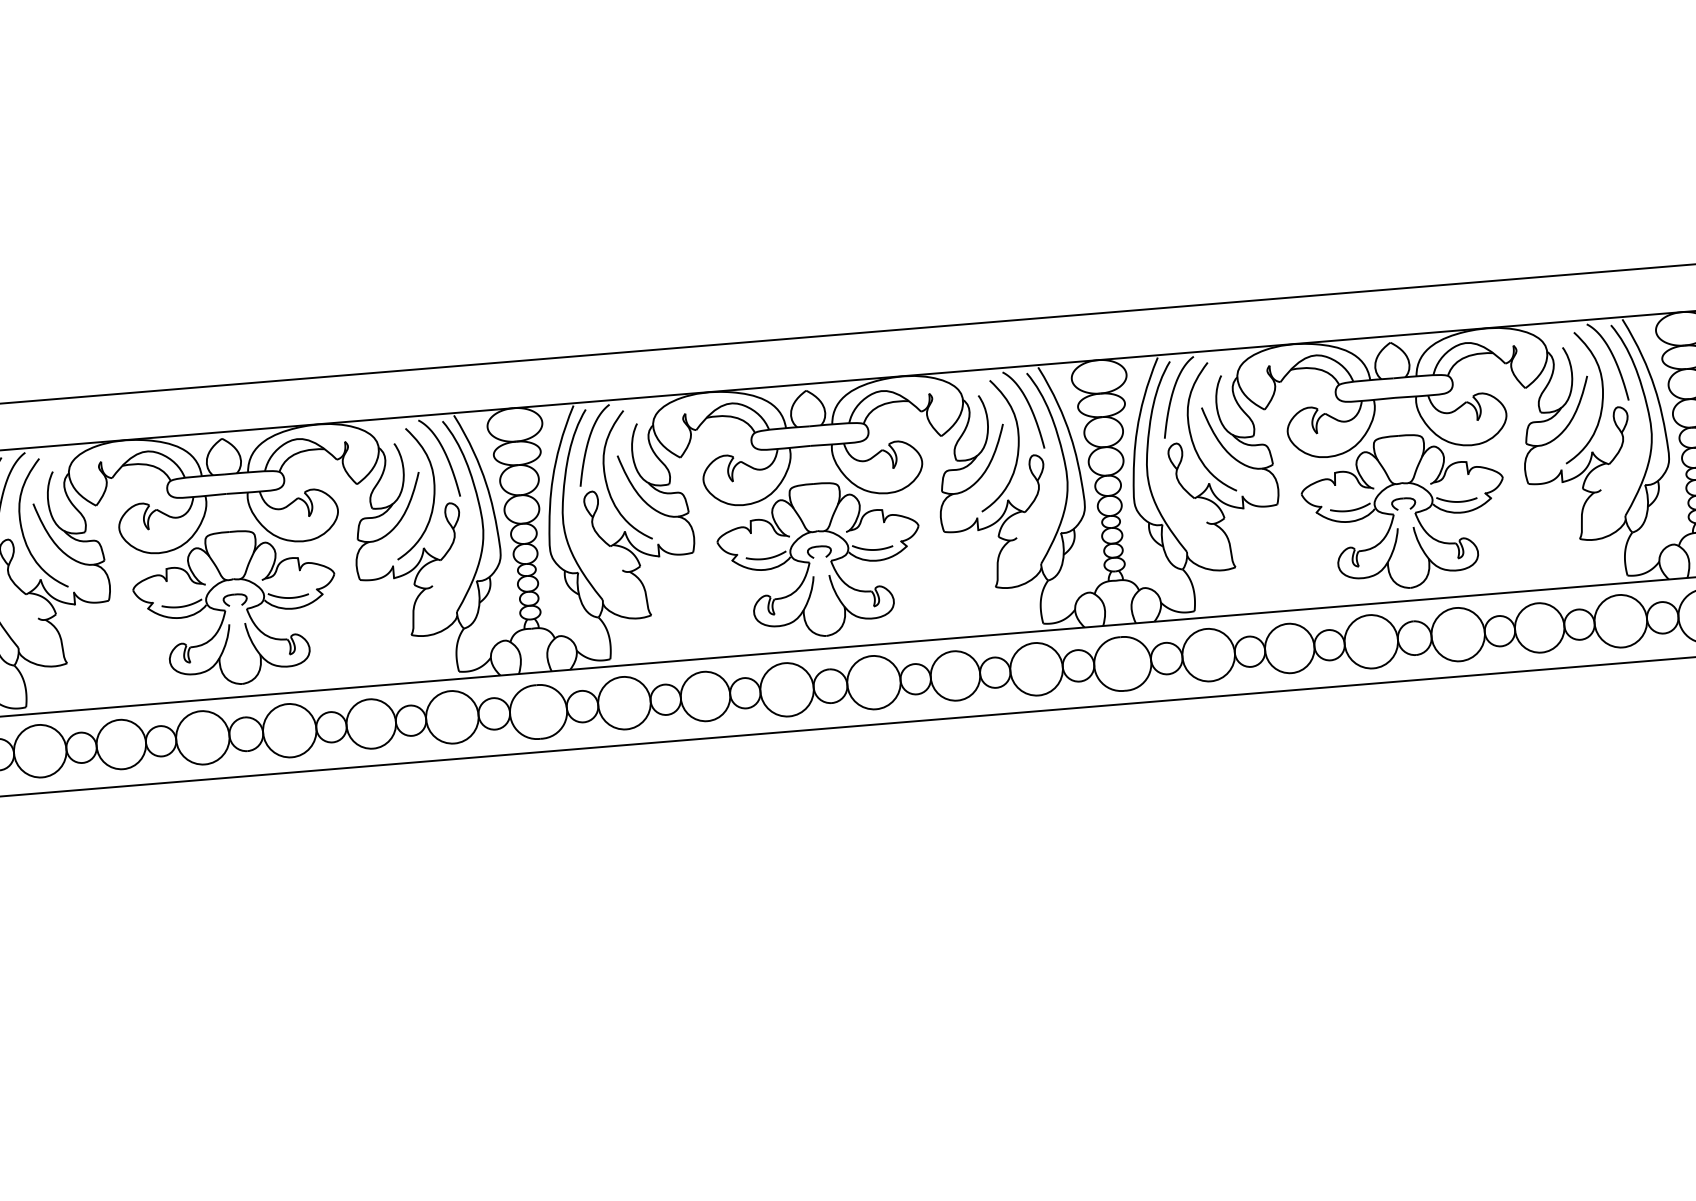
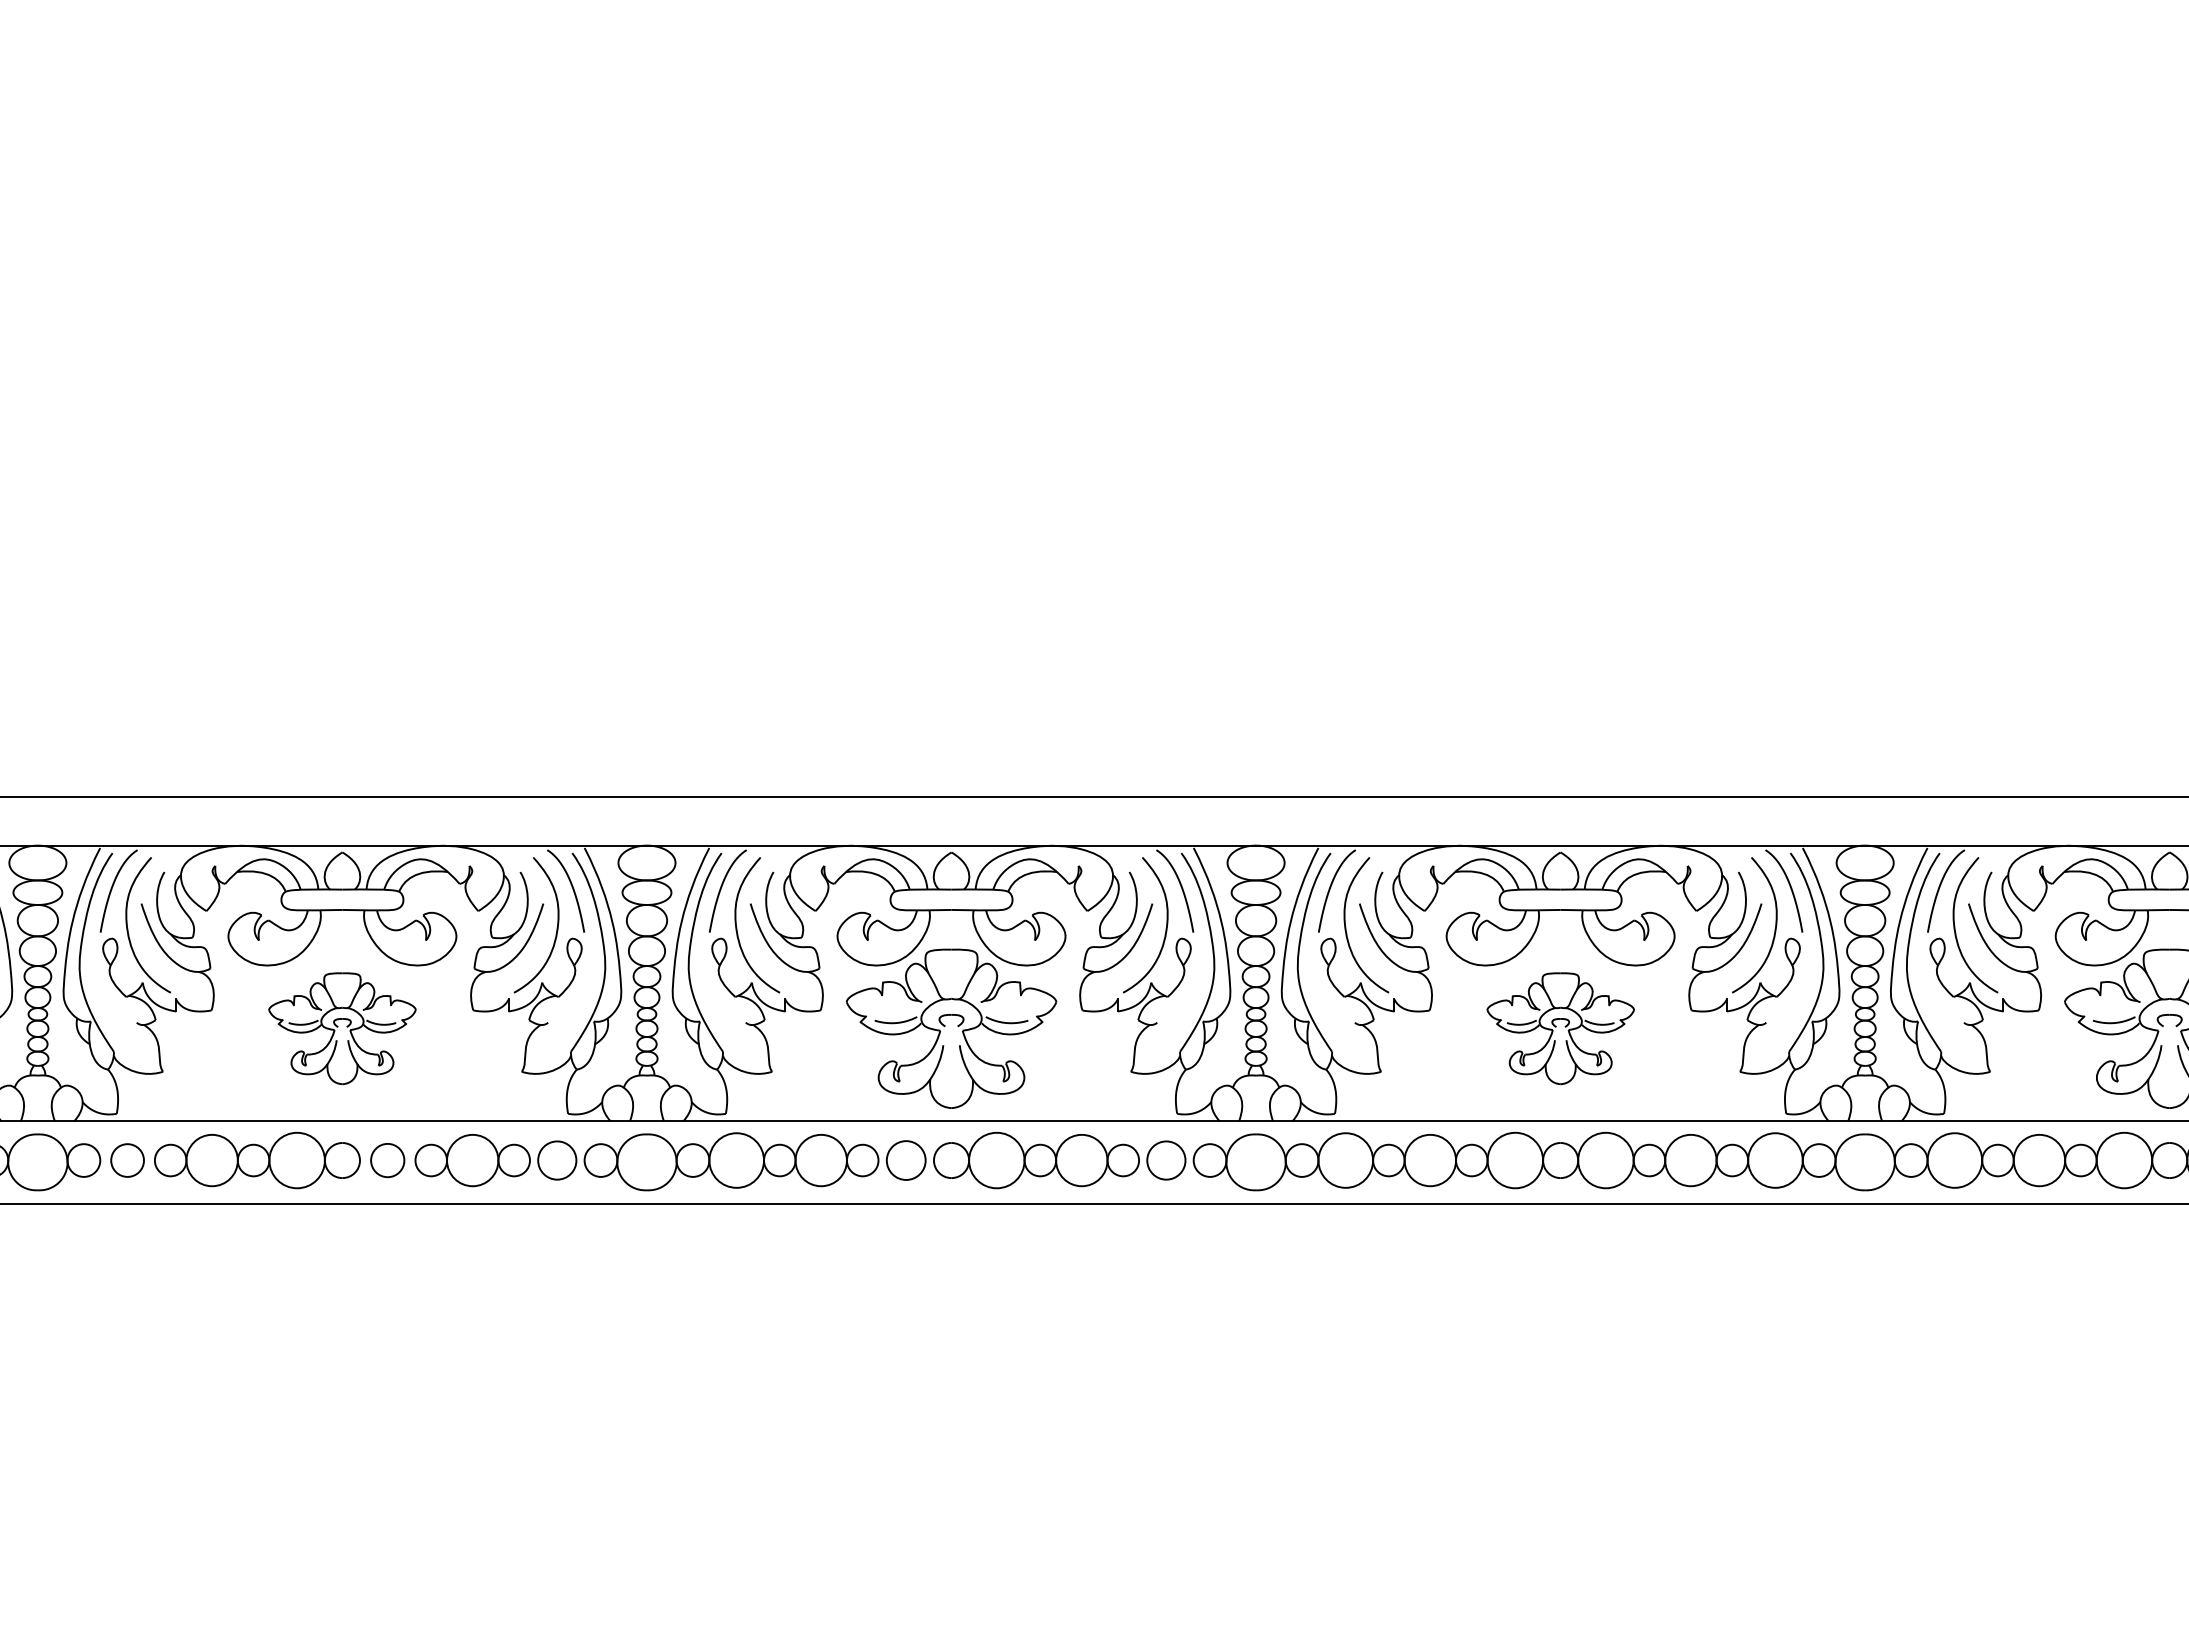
part: (1404, 511) -> (1560, 1028), size x0.7
part: (235, 607) -> (342, 1028), size x0.7
circle: (1036, 669) -> (1166, 1160), size x0.7
circle: (786, 689) -> (905, 1160), size x0.7
circle: (451, 717) -> (556, 1160), size x0.7
circle: (289, 730) -> (387, 1160), size x0.6
circle: (40, 751) -> (127, 1160), size x0.6

